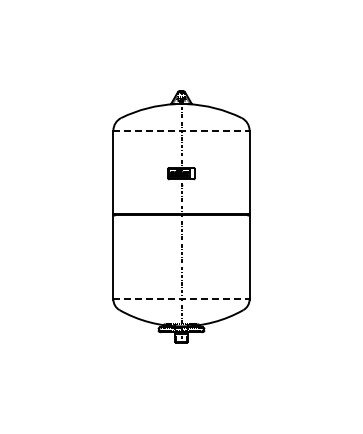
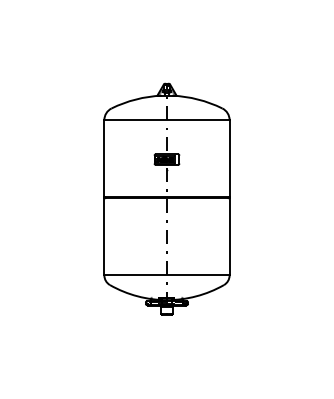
line: (181, 130) -> (167, 119), dashed -> solid
line: (181, 299) -> (167, 275), dashed -> solid

